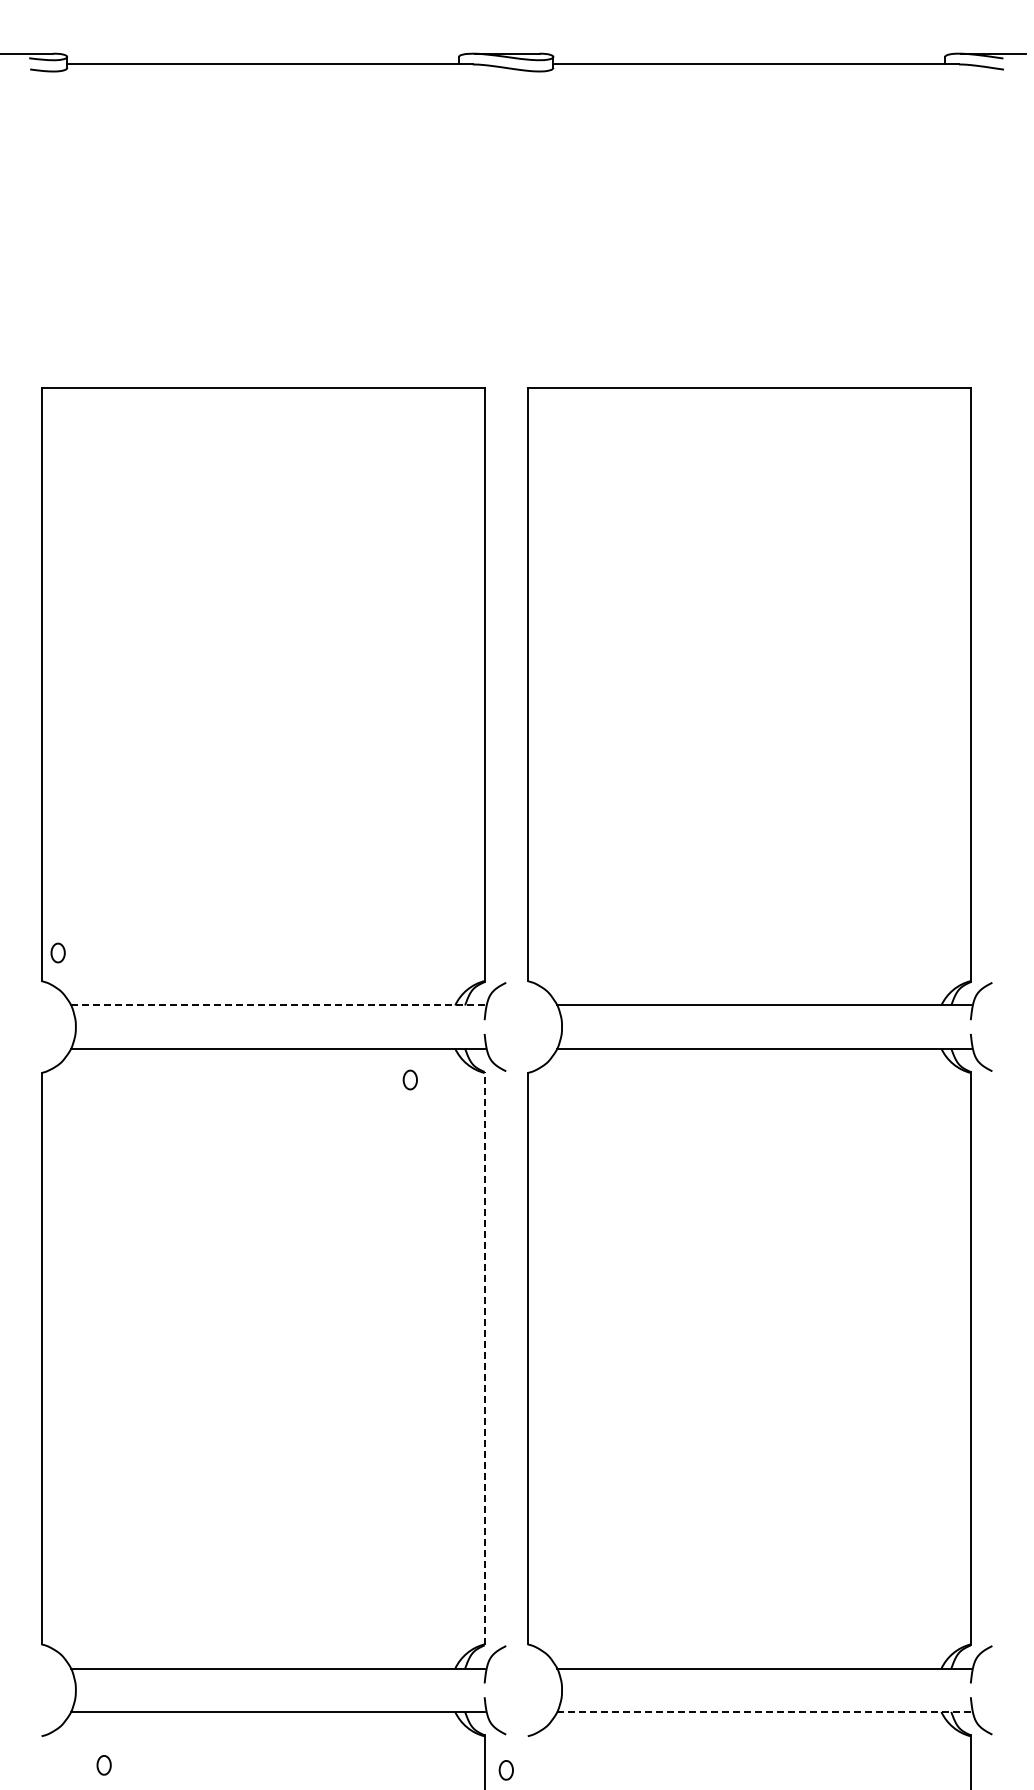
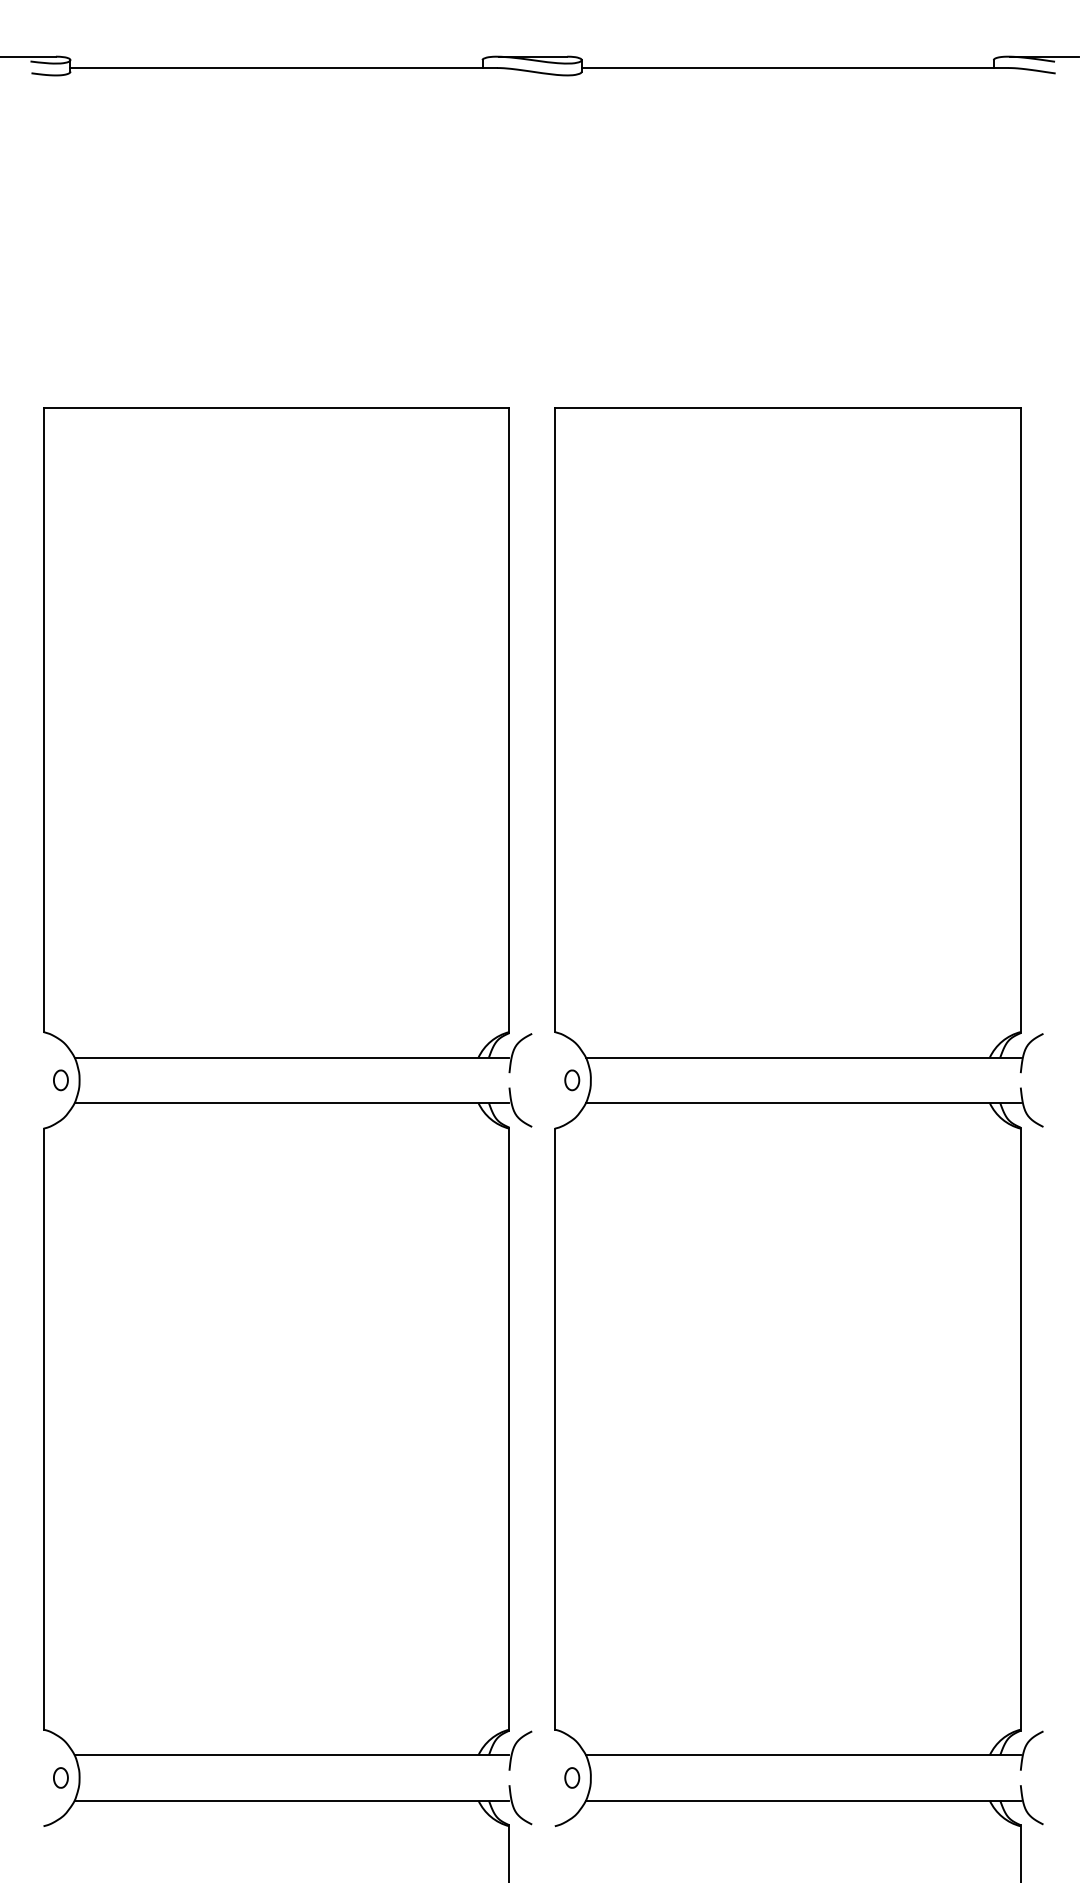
part: (57, 952) -> (60, 1079), moved
line: (277, 1005) -> (291, 1057), dashed -> solid
part: (409, 1079) -> (571, 1079), moved
line: (484, 1358) -> (509, 1428), dashed -> solid
line: (764, 1711) -> (803, 1800), dashed -> solid
part: (103, 1765) -> (60, 1778), moved
part: (505, 1770) -> (571, 1778), moved

